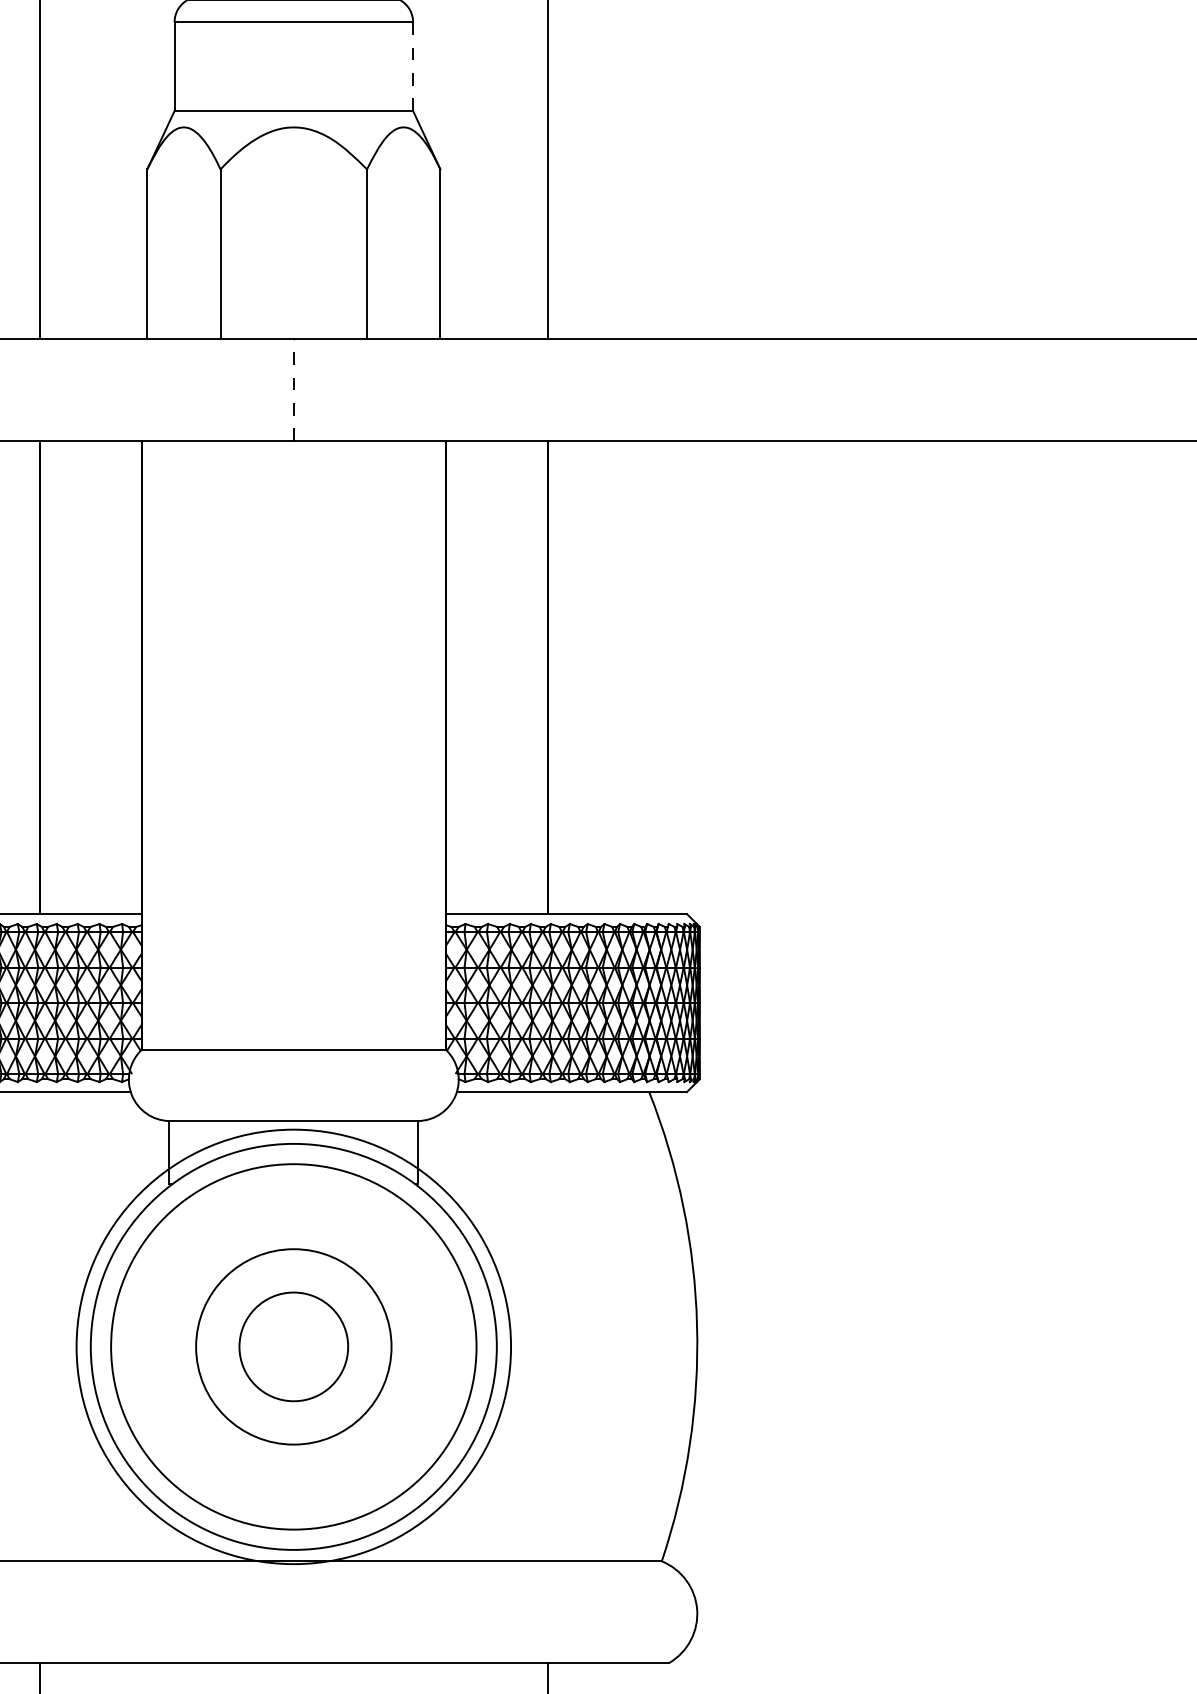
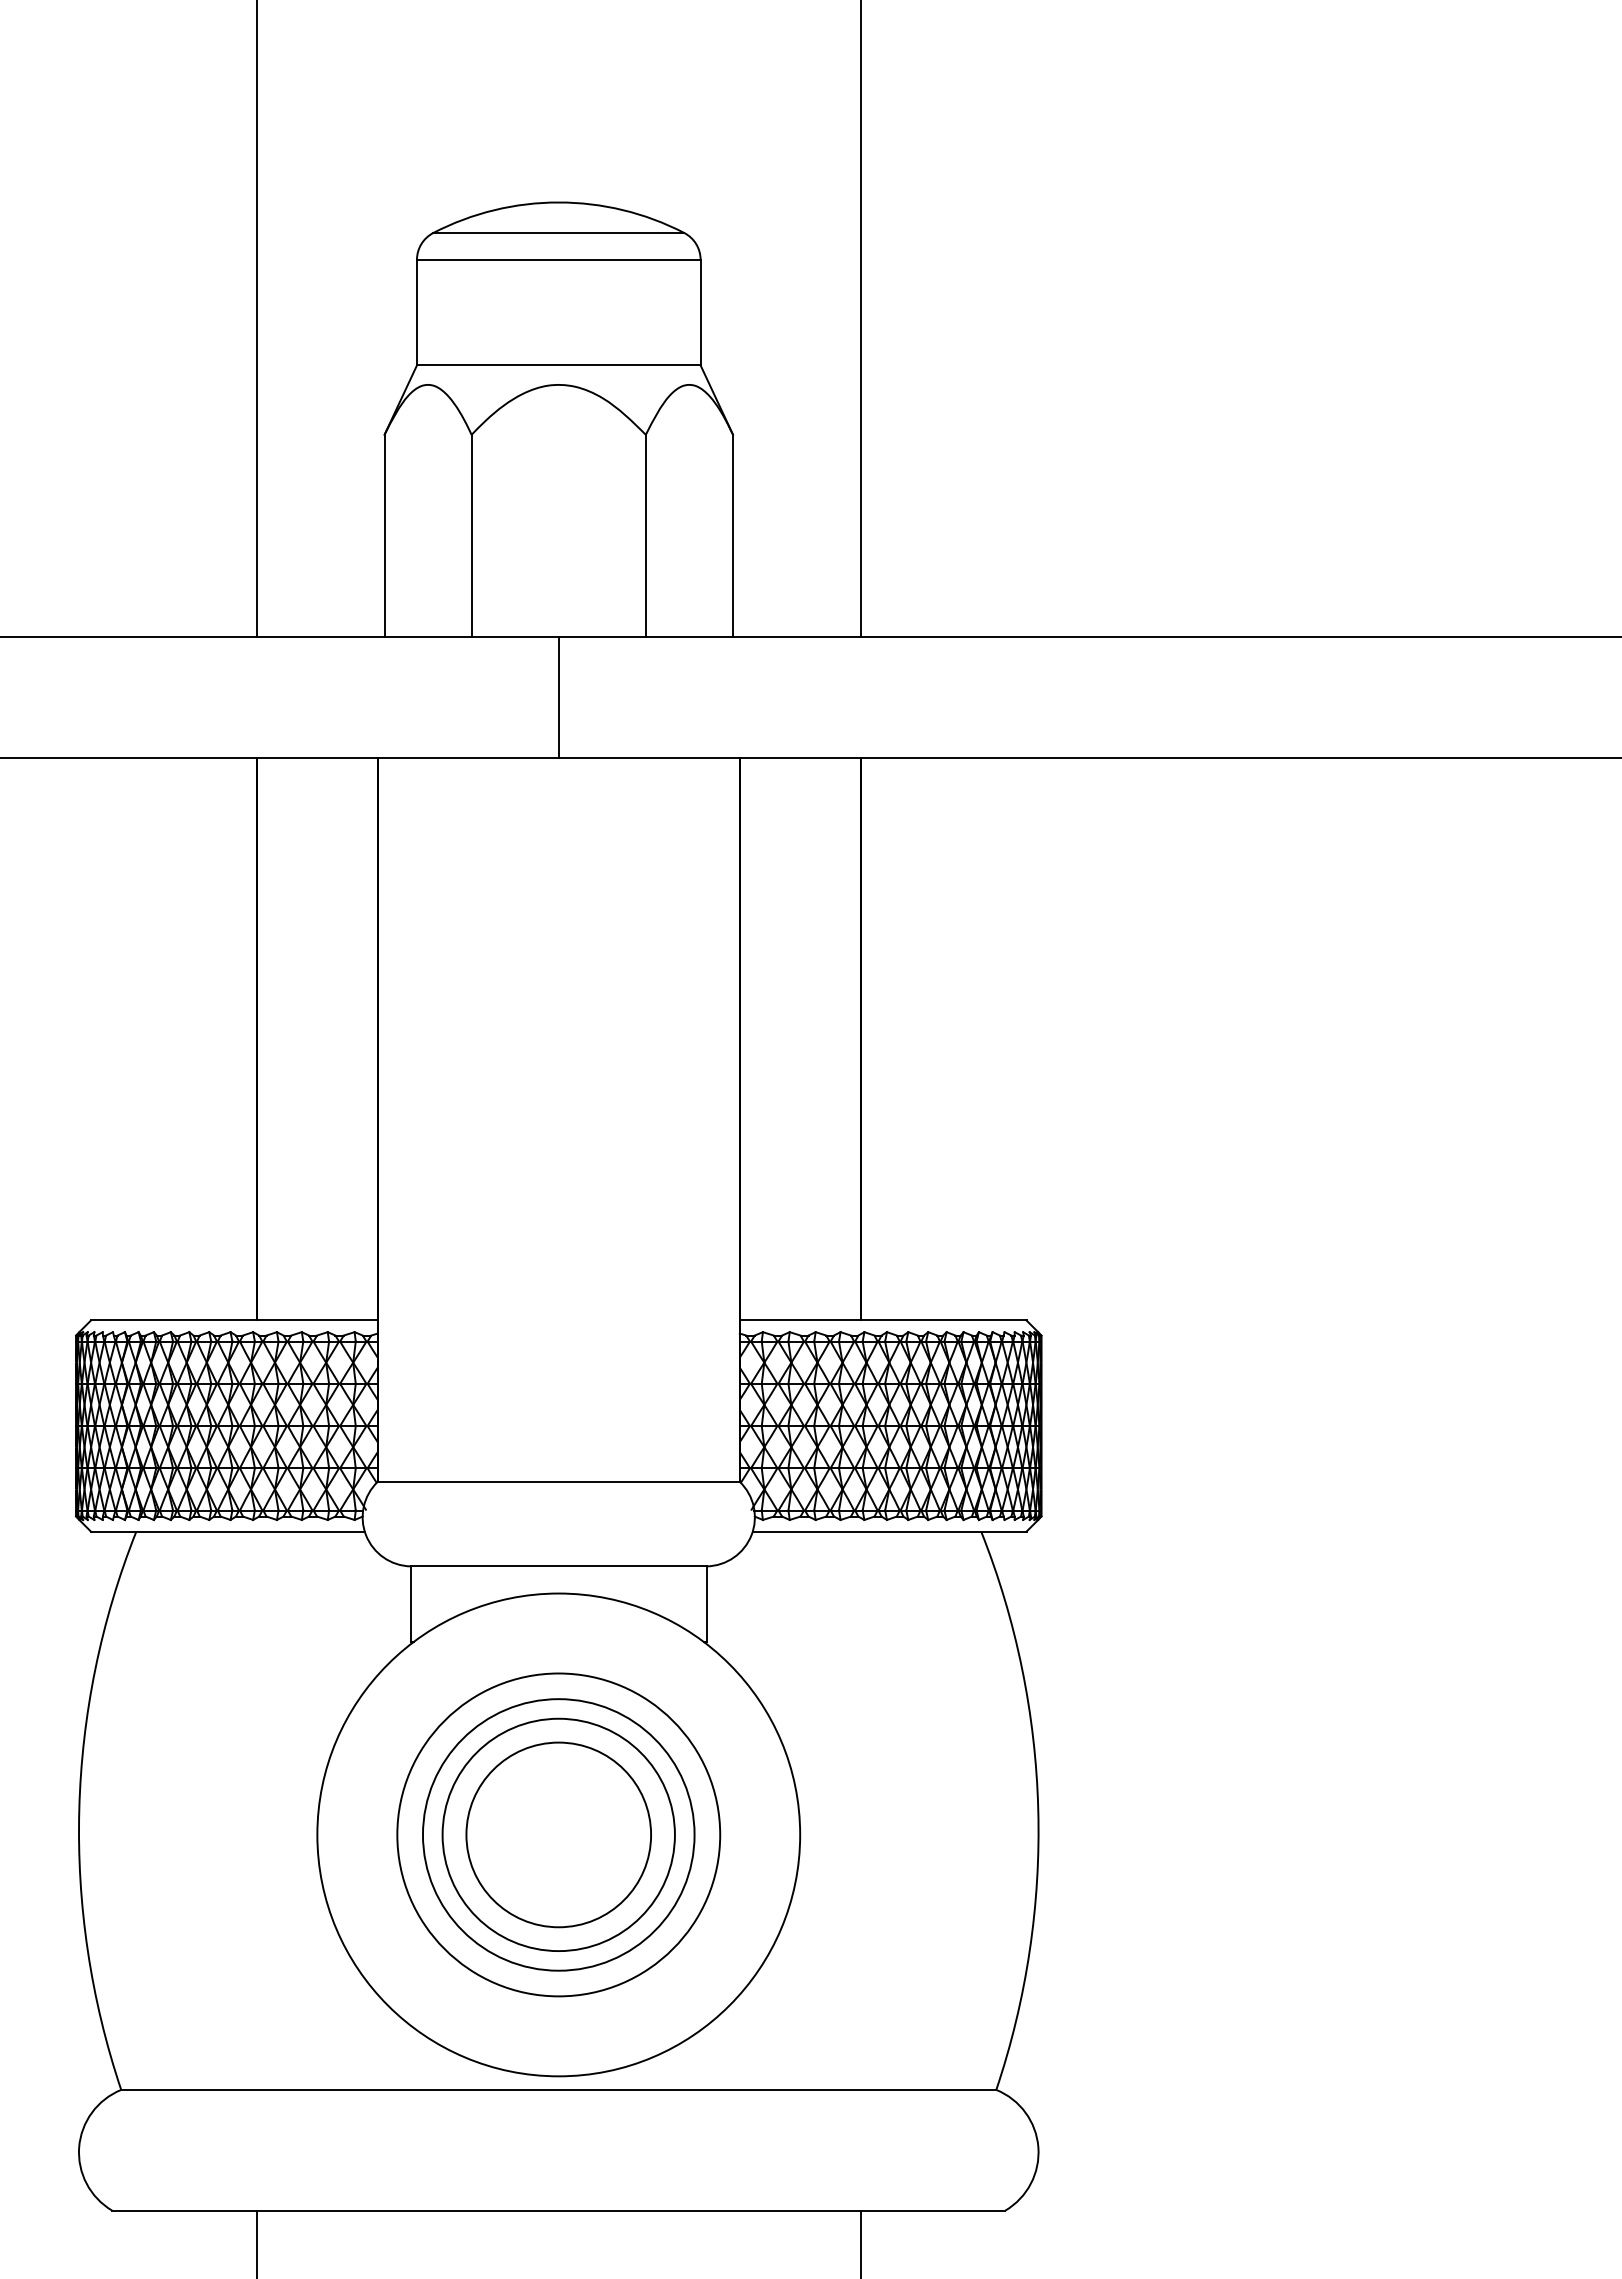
line: (413, 66) -> (700, 312), dashed -> solid
line: (293, 389) -> (558, 696), dashed -> solid
circle: (293, 1346) -> (558, 1834), size x0.62
circle: (293, 1346) -> (558, 1834), size x0.62
circle: (293, 1346) -> (558, 1834), size x1.43

